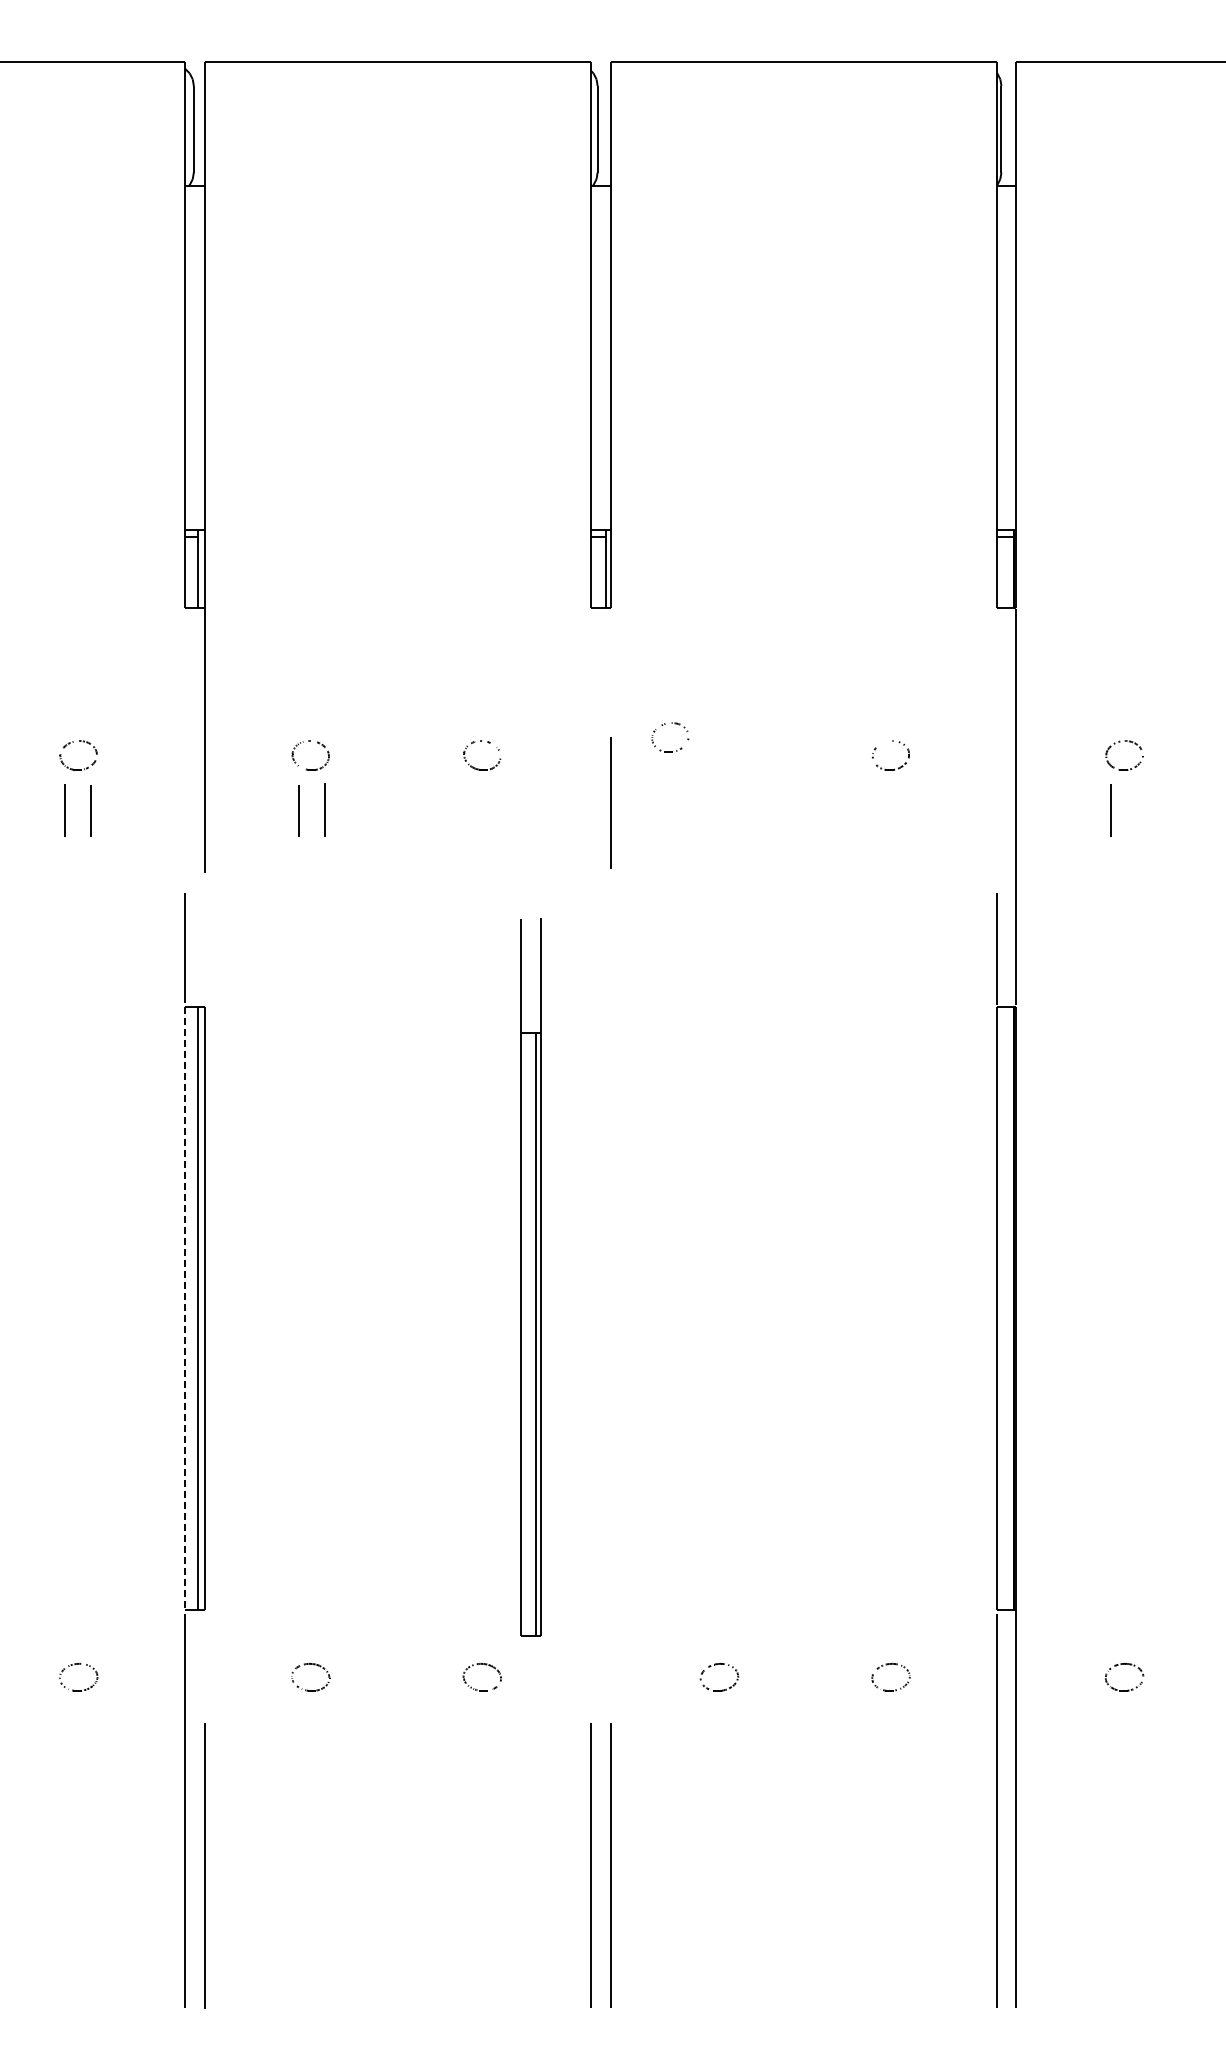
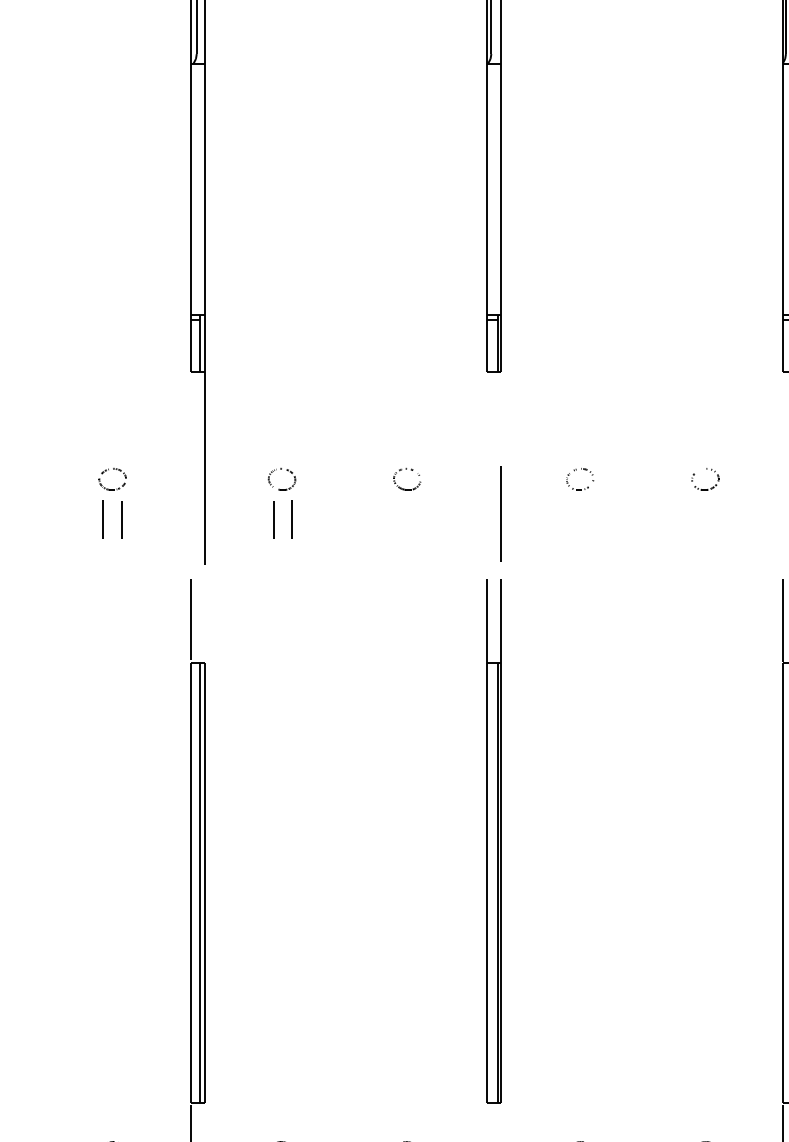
part: (674, 724) -> (583, 469), moved
part: (530, 1277) -> (493, 841), moved
line: (185, 1308) -> (190, 882), dashed -> solid

